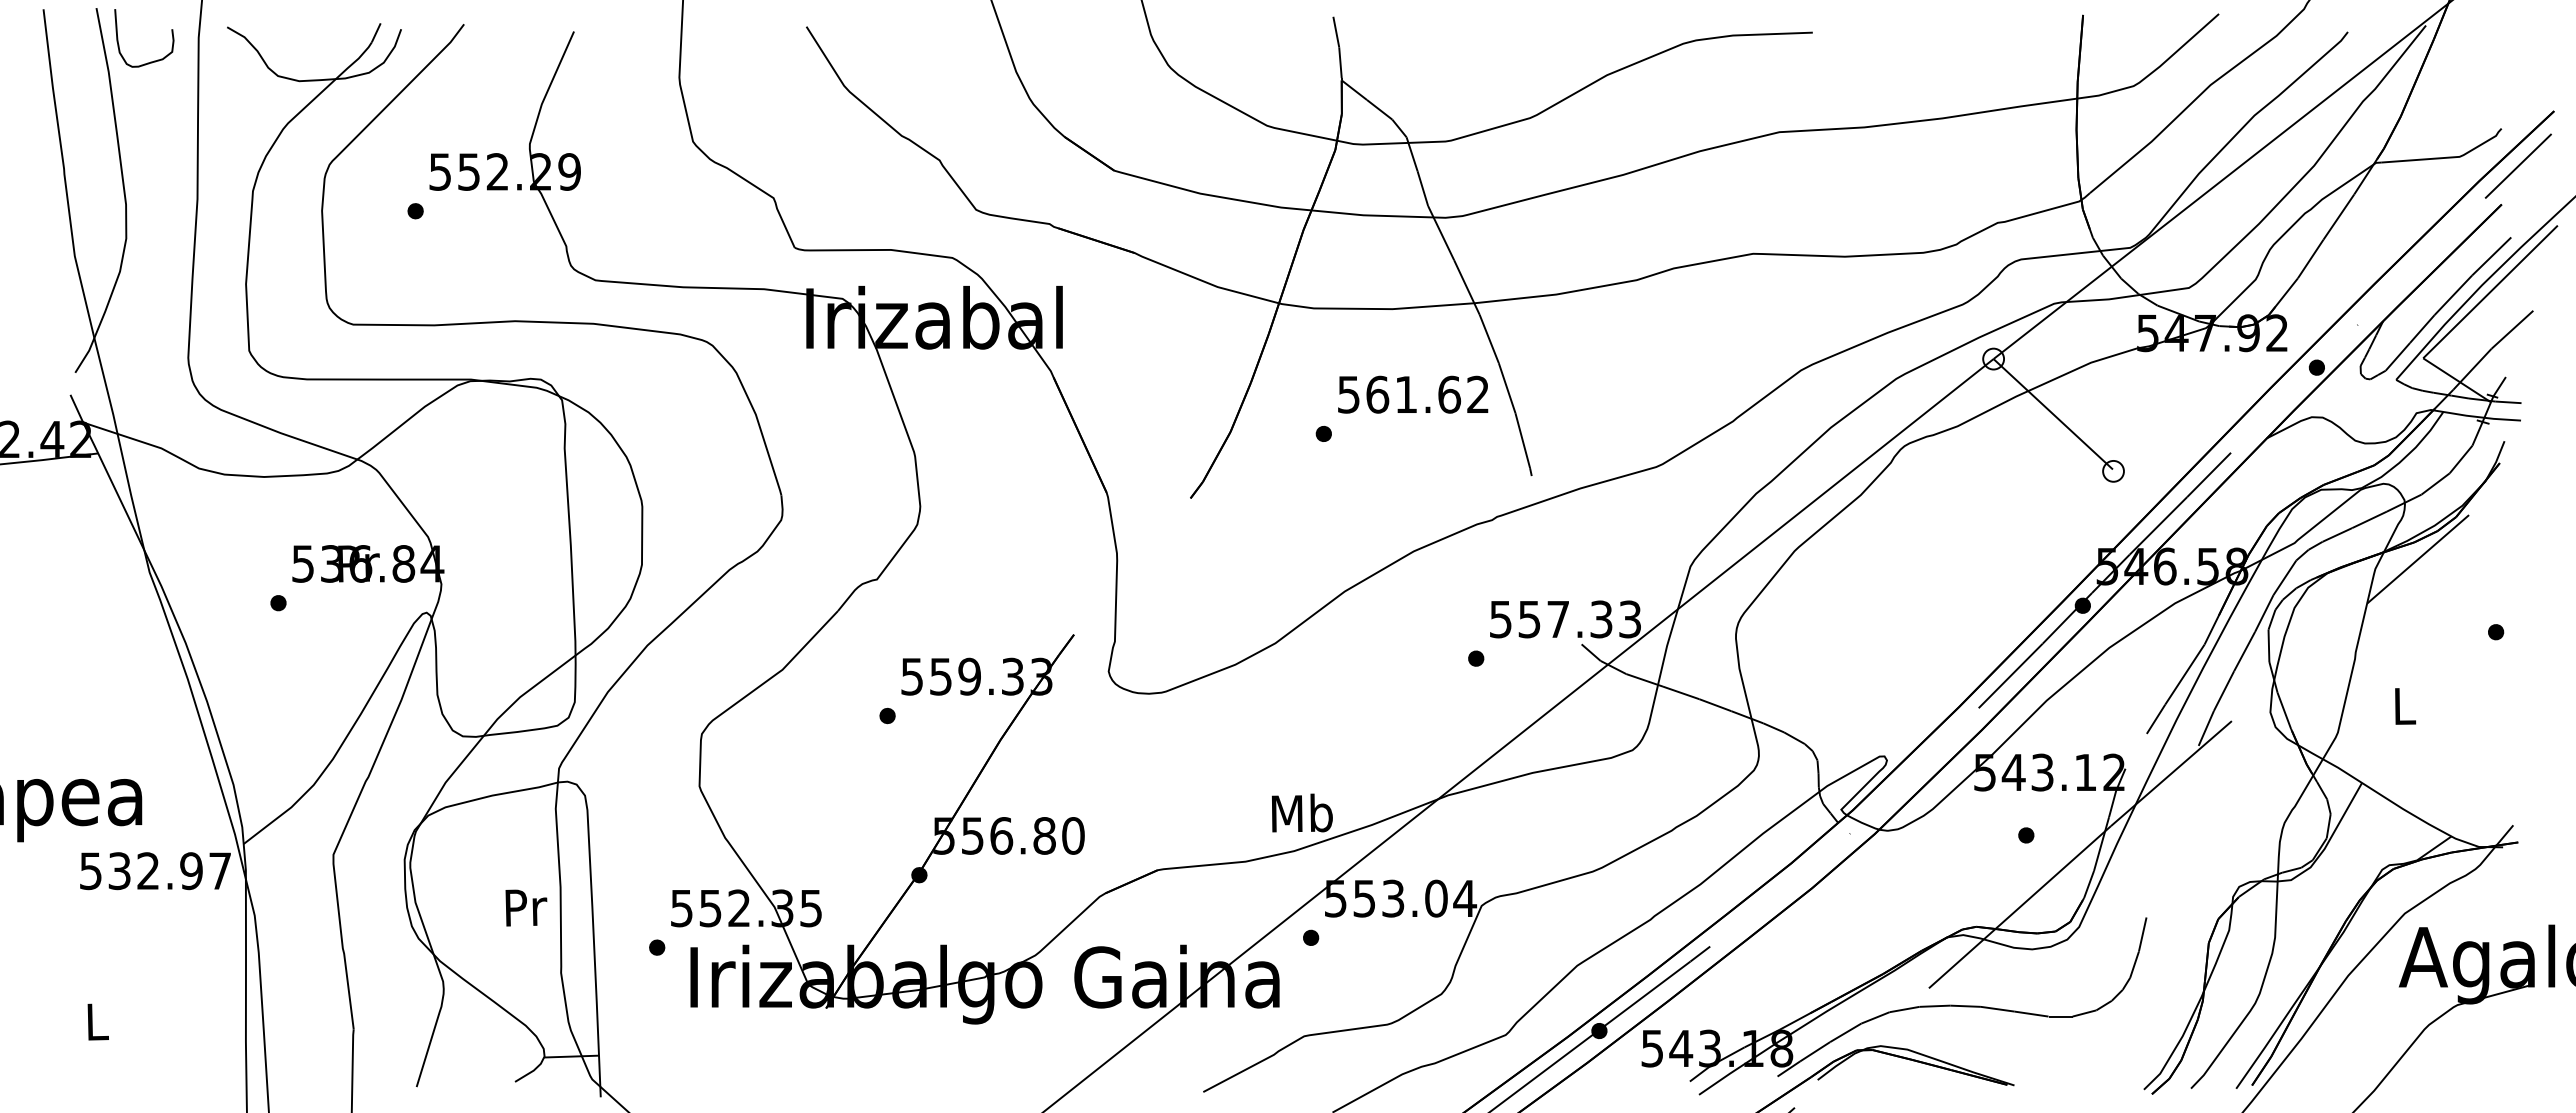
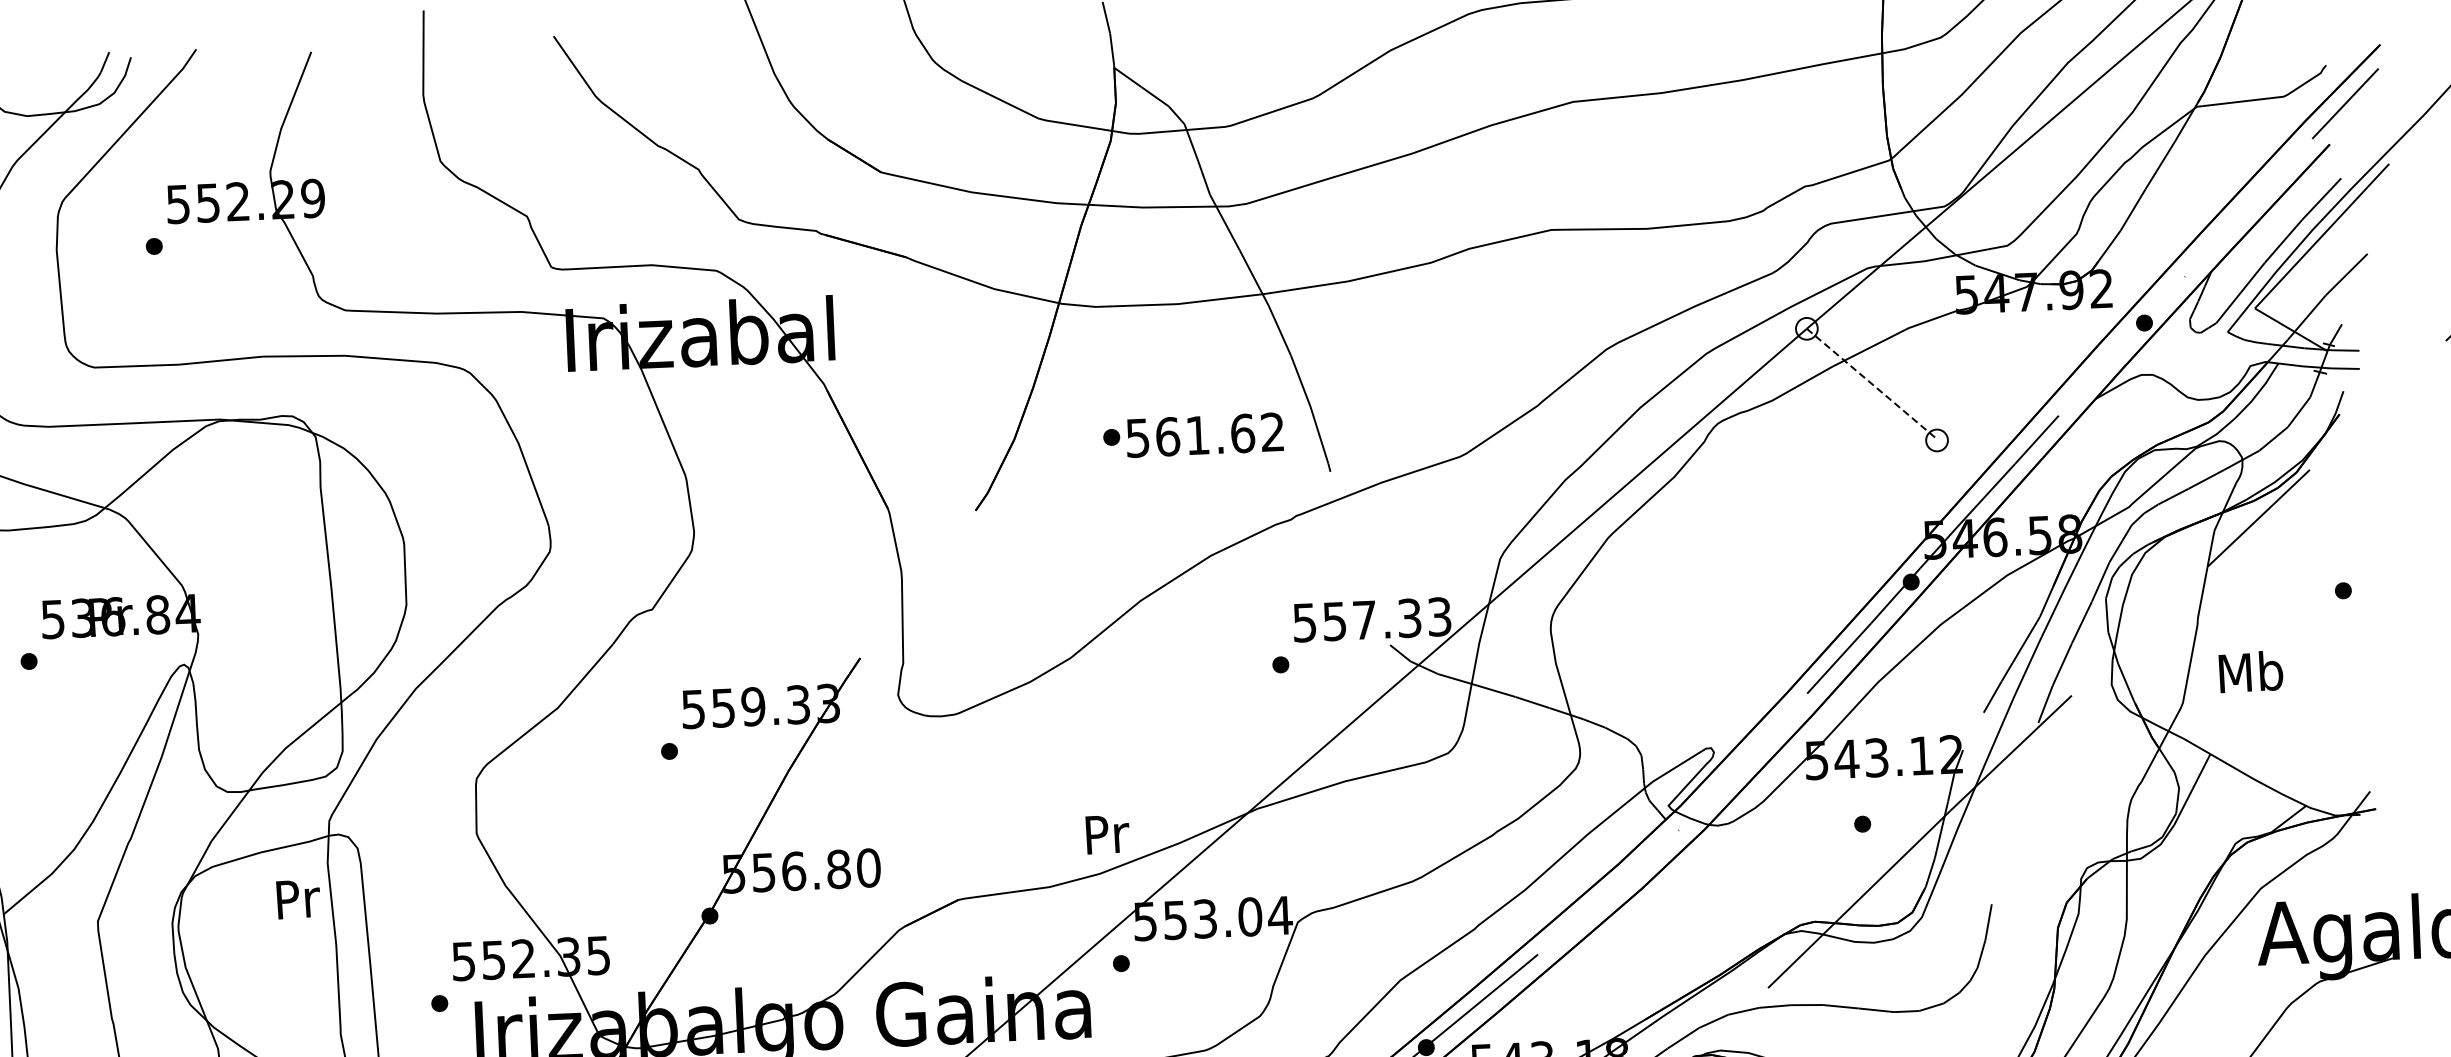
text: (1413, 394) -> (1205, 434), moved
line: (2053, 414) -> (1871, 383), solid -> dashed
text: (2403, 705) -> (2250, 671), L -> Mb
text: (1301, 812) -> (1105, 833), Mb -> Pr
text: (526, 907) -> (298, 898), moved

